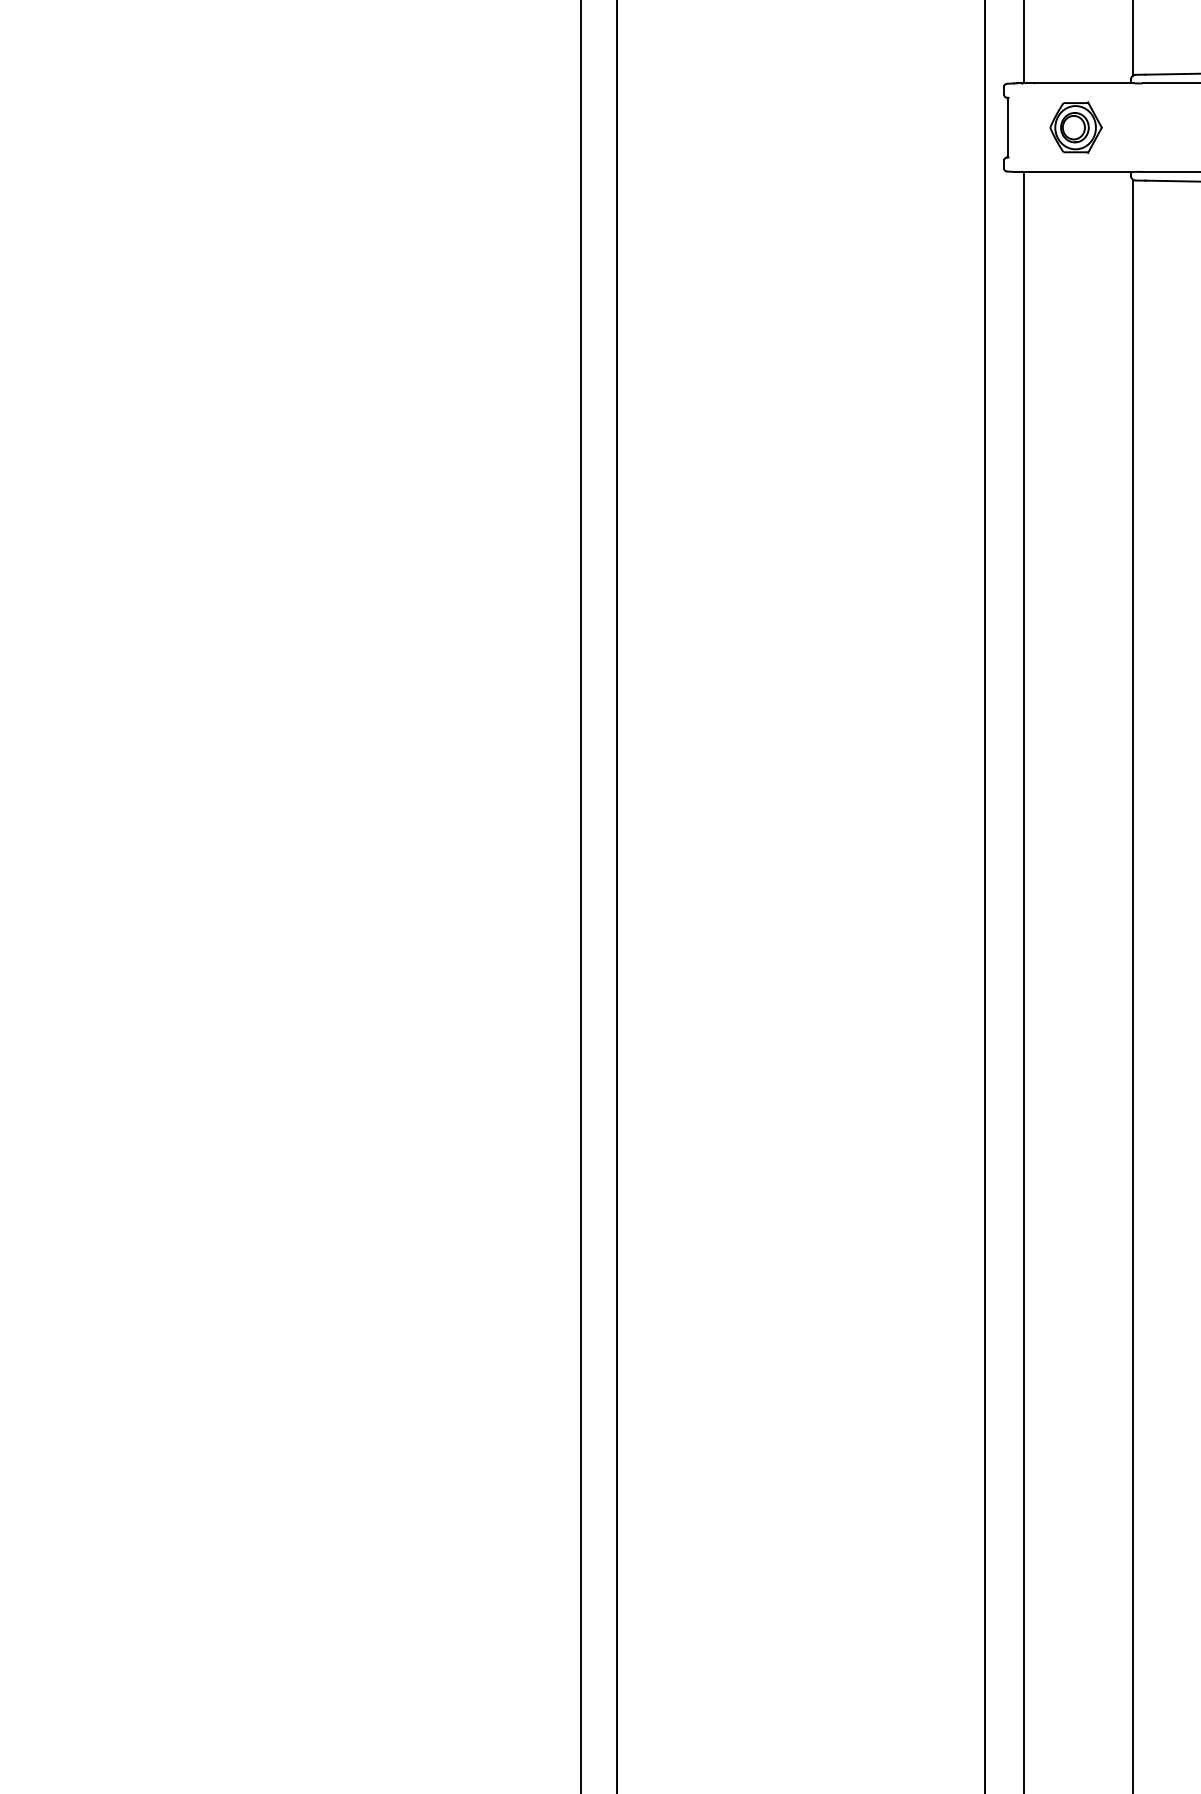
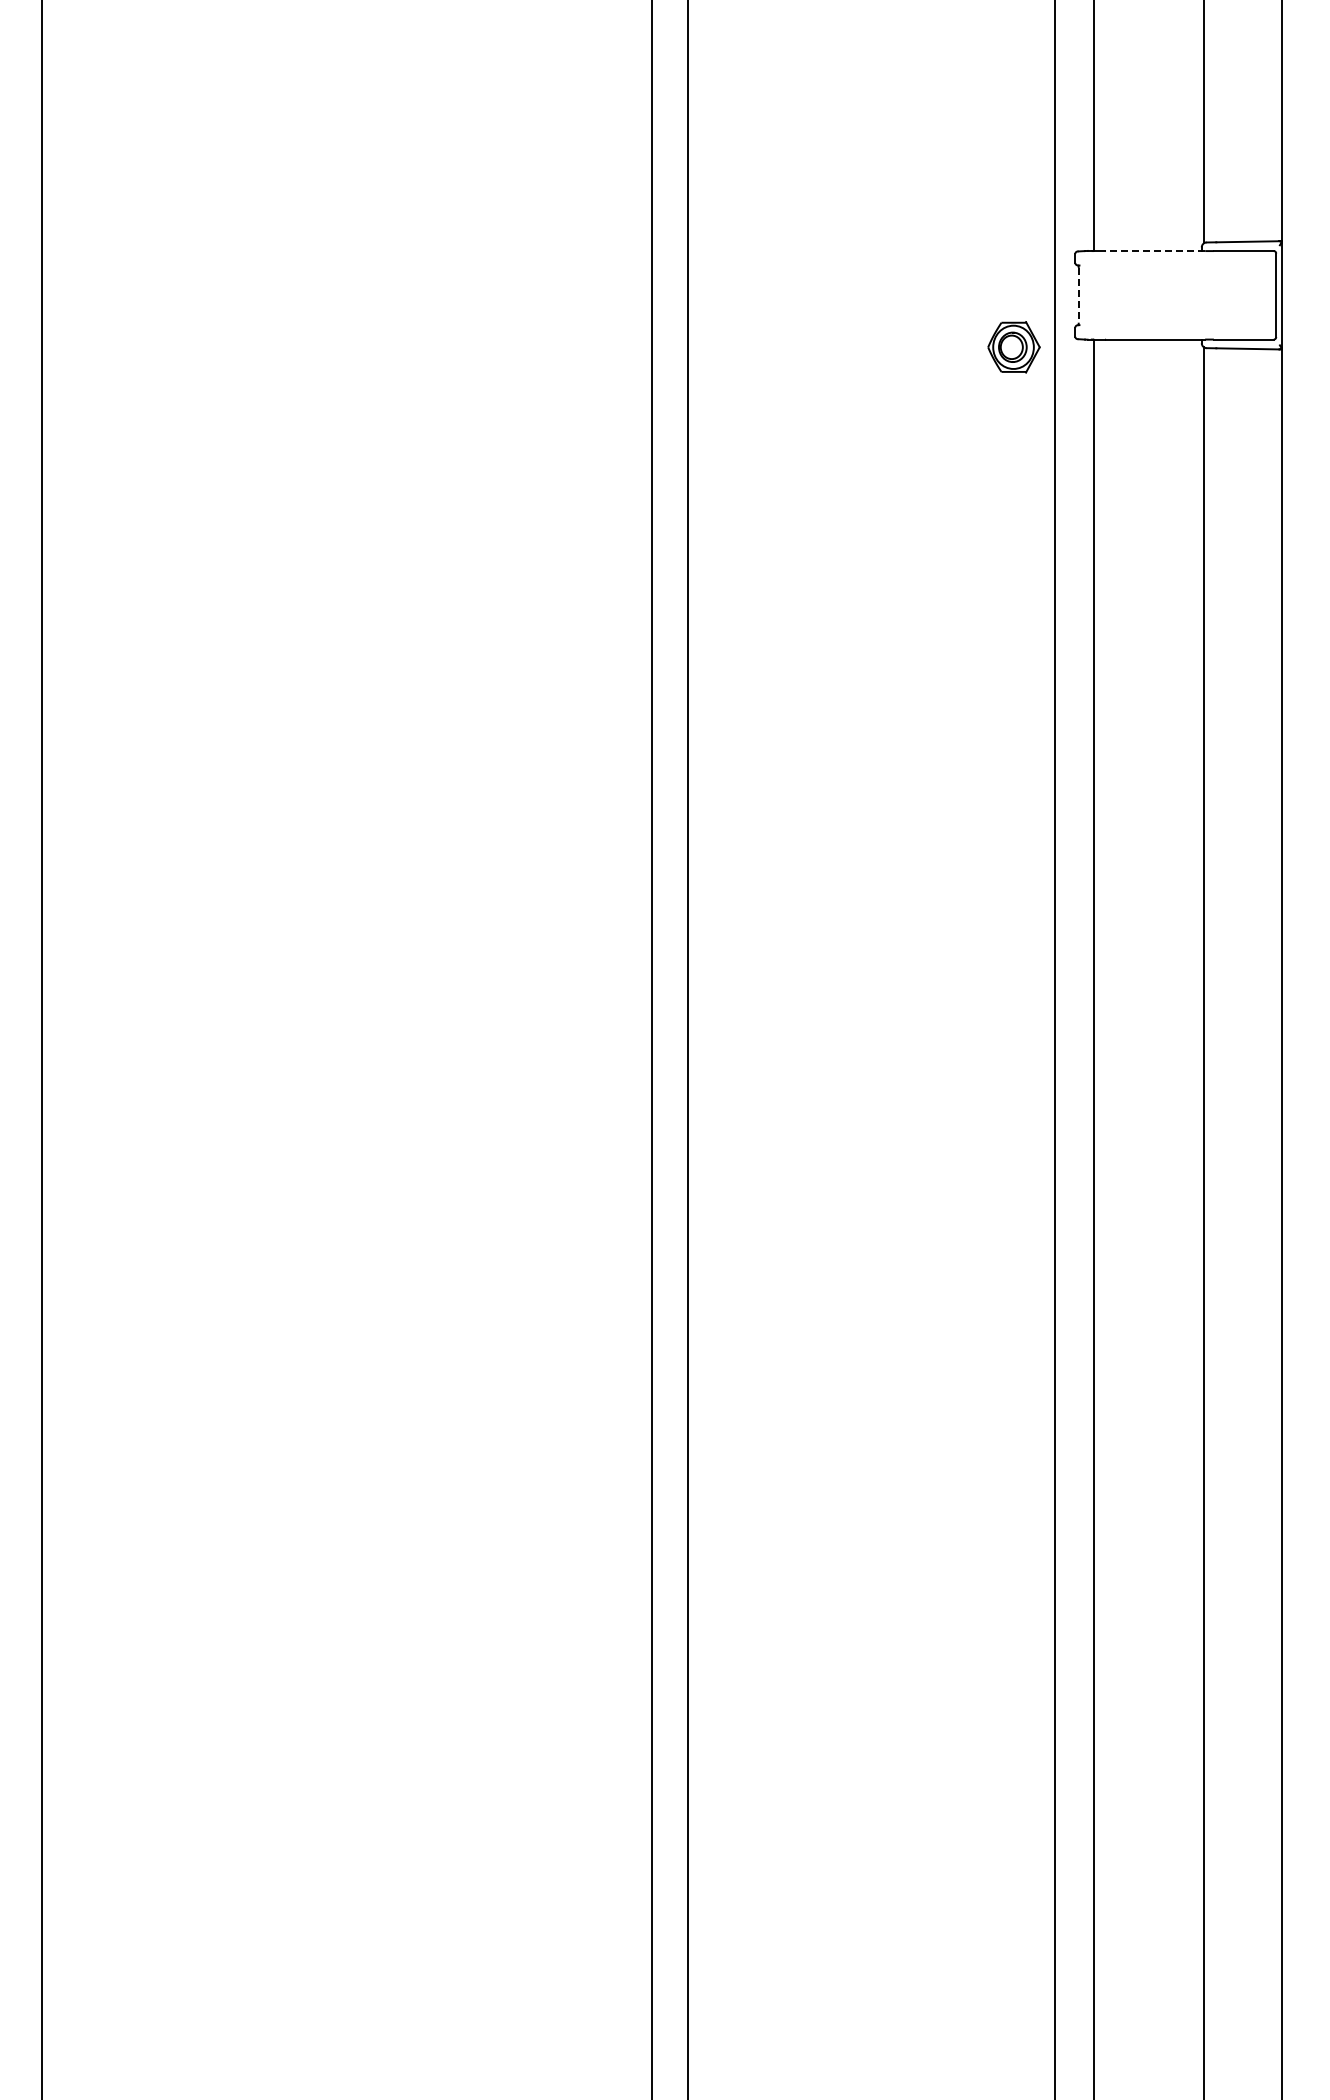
line: (1084, 83) -> (1155, 251), solid -> dashed
line: (1007, 127) -> (1078, 295), solid -> dashed
part: (1075, 127) -> (1013, 347), moved

